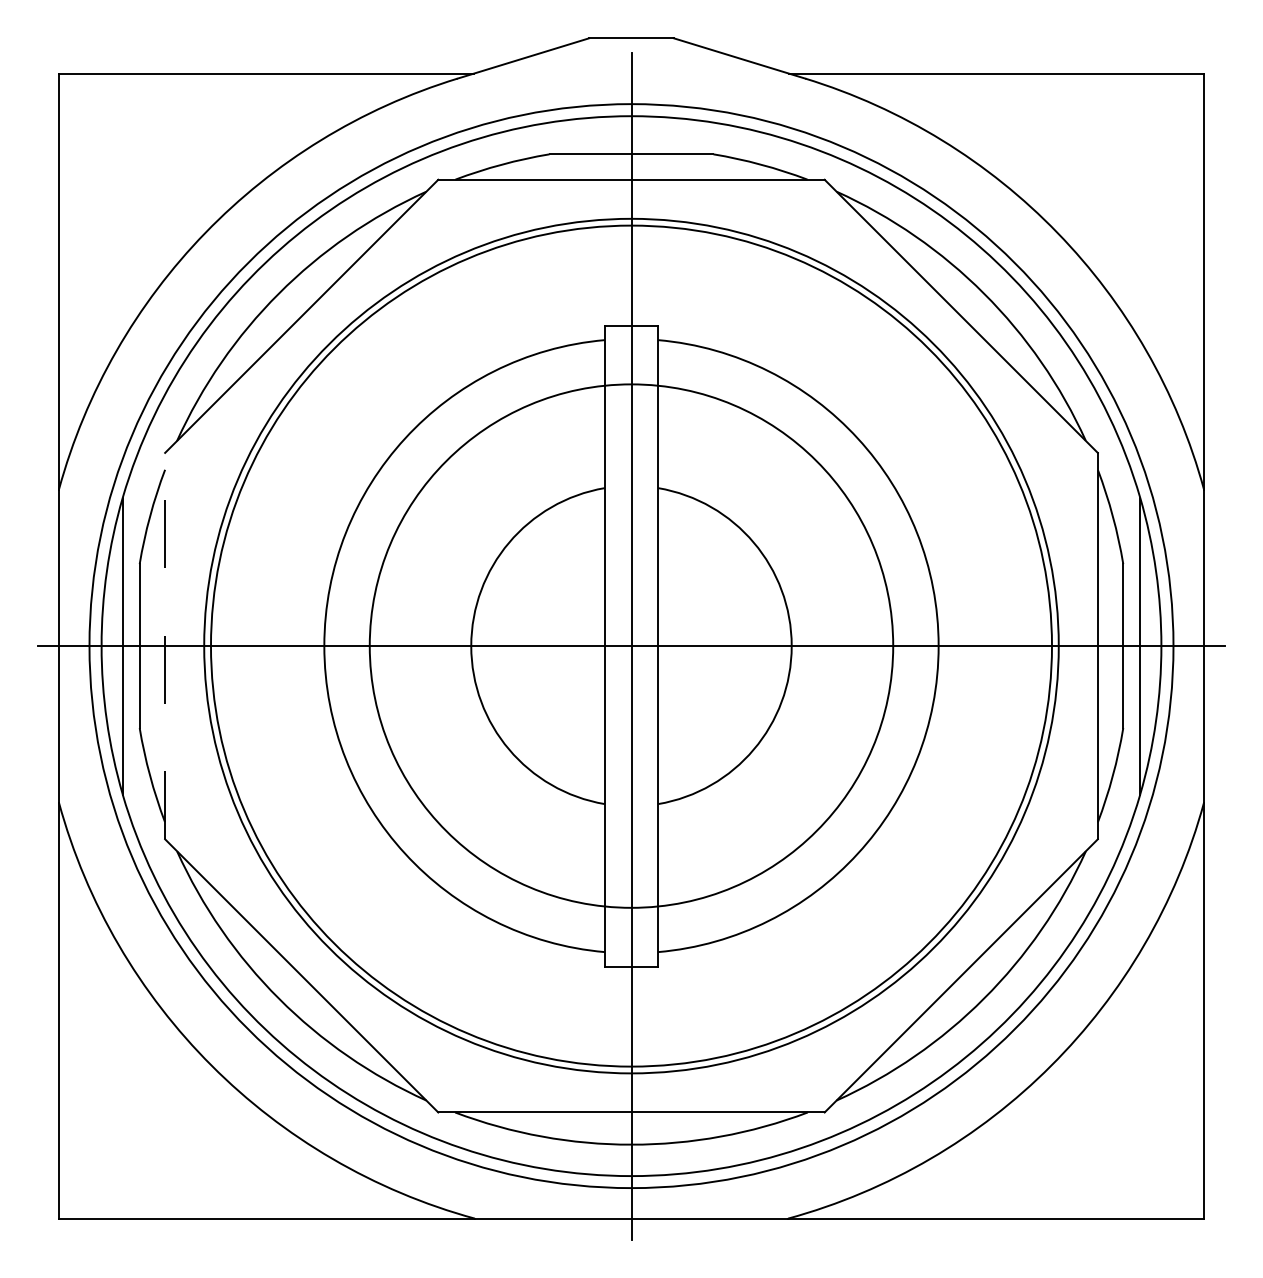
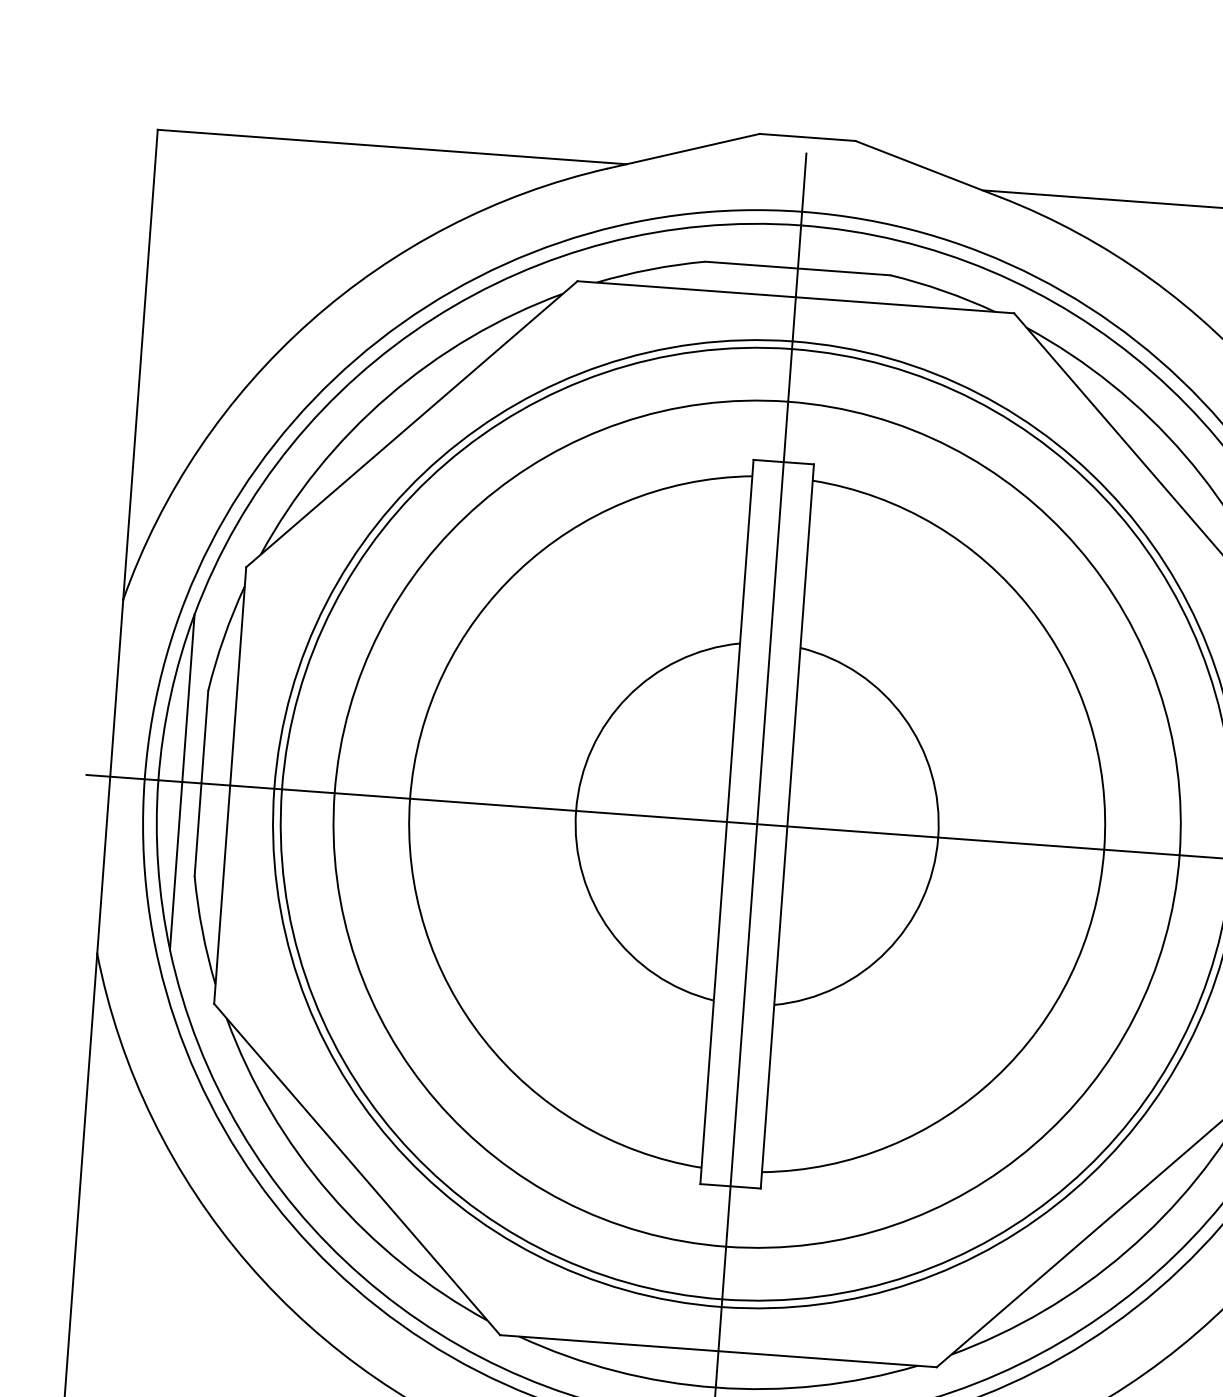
line: (165, 645) -> (230, 784), dashed -> solid
circle: (631, 646) -> (757, 824), size x1.43

